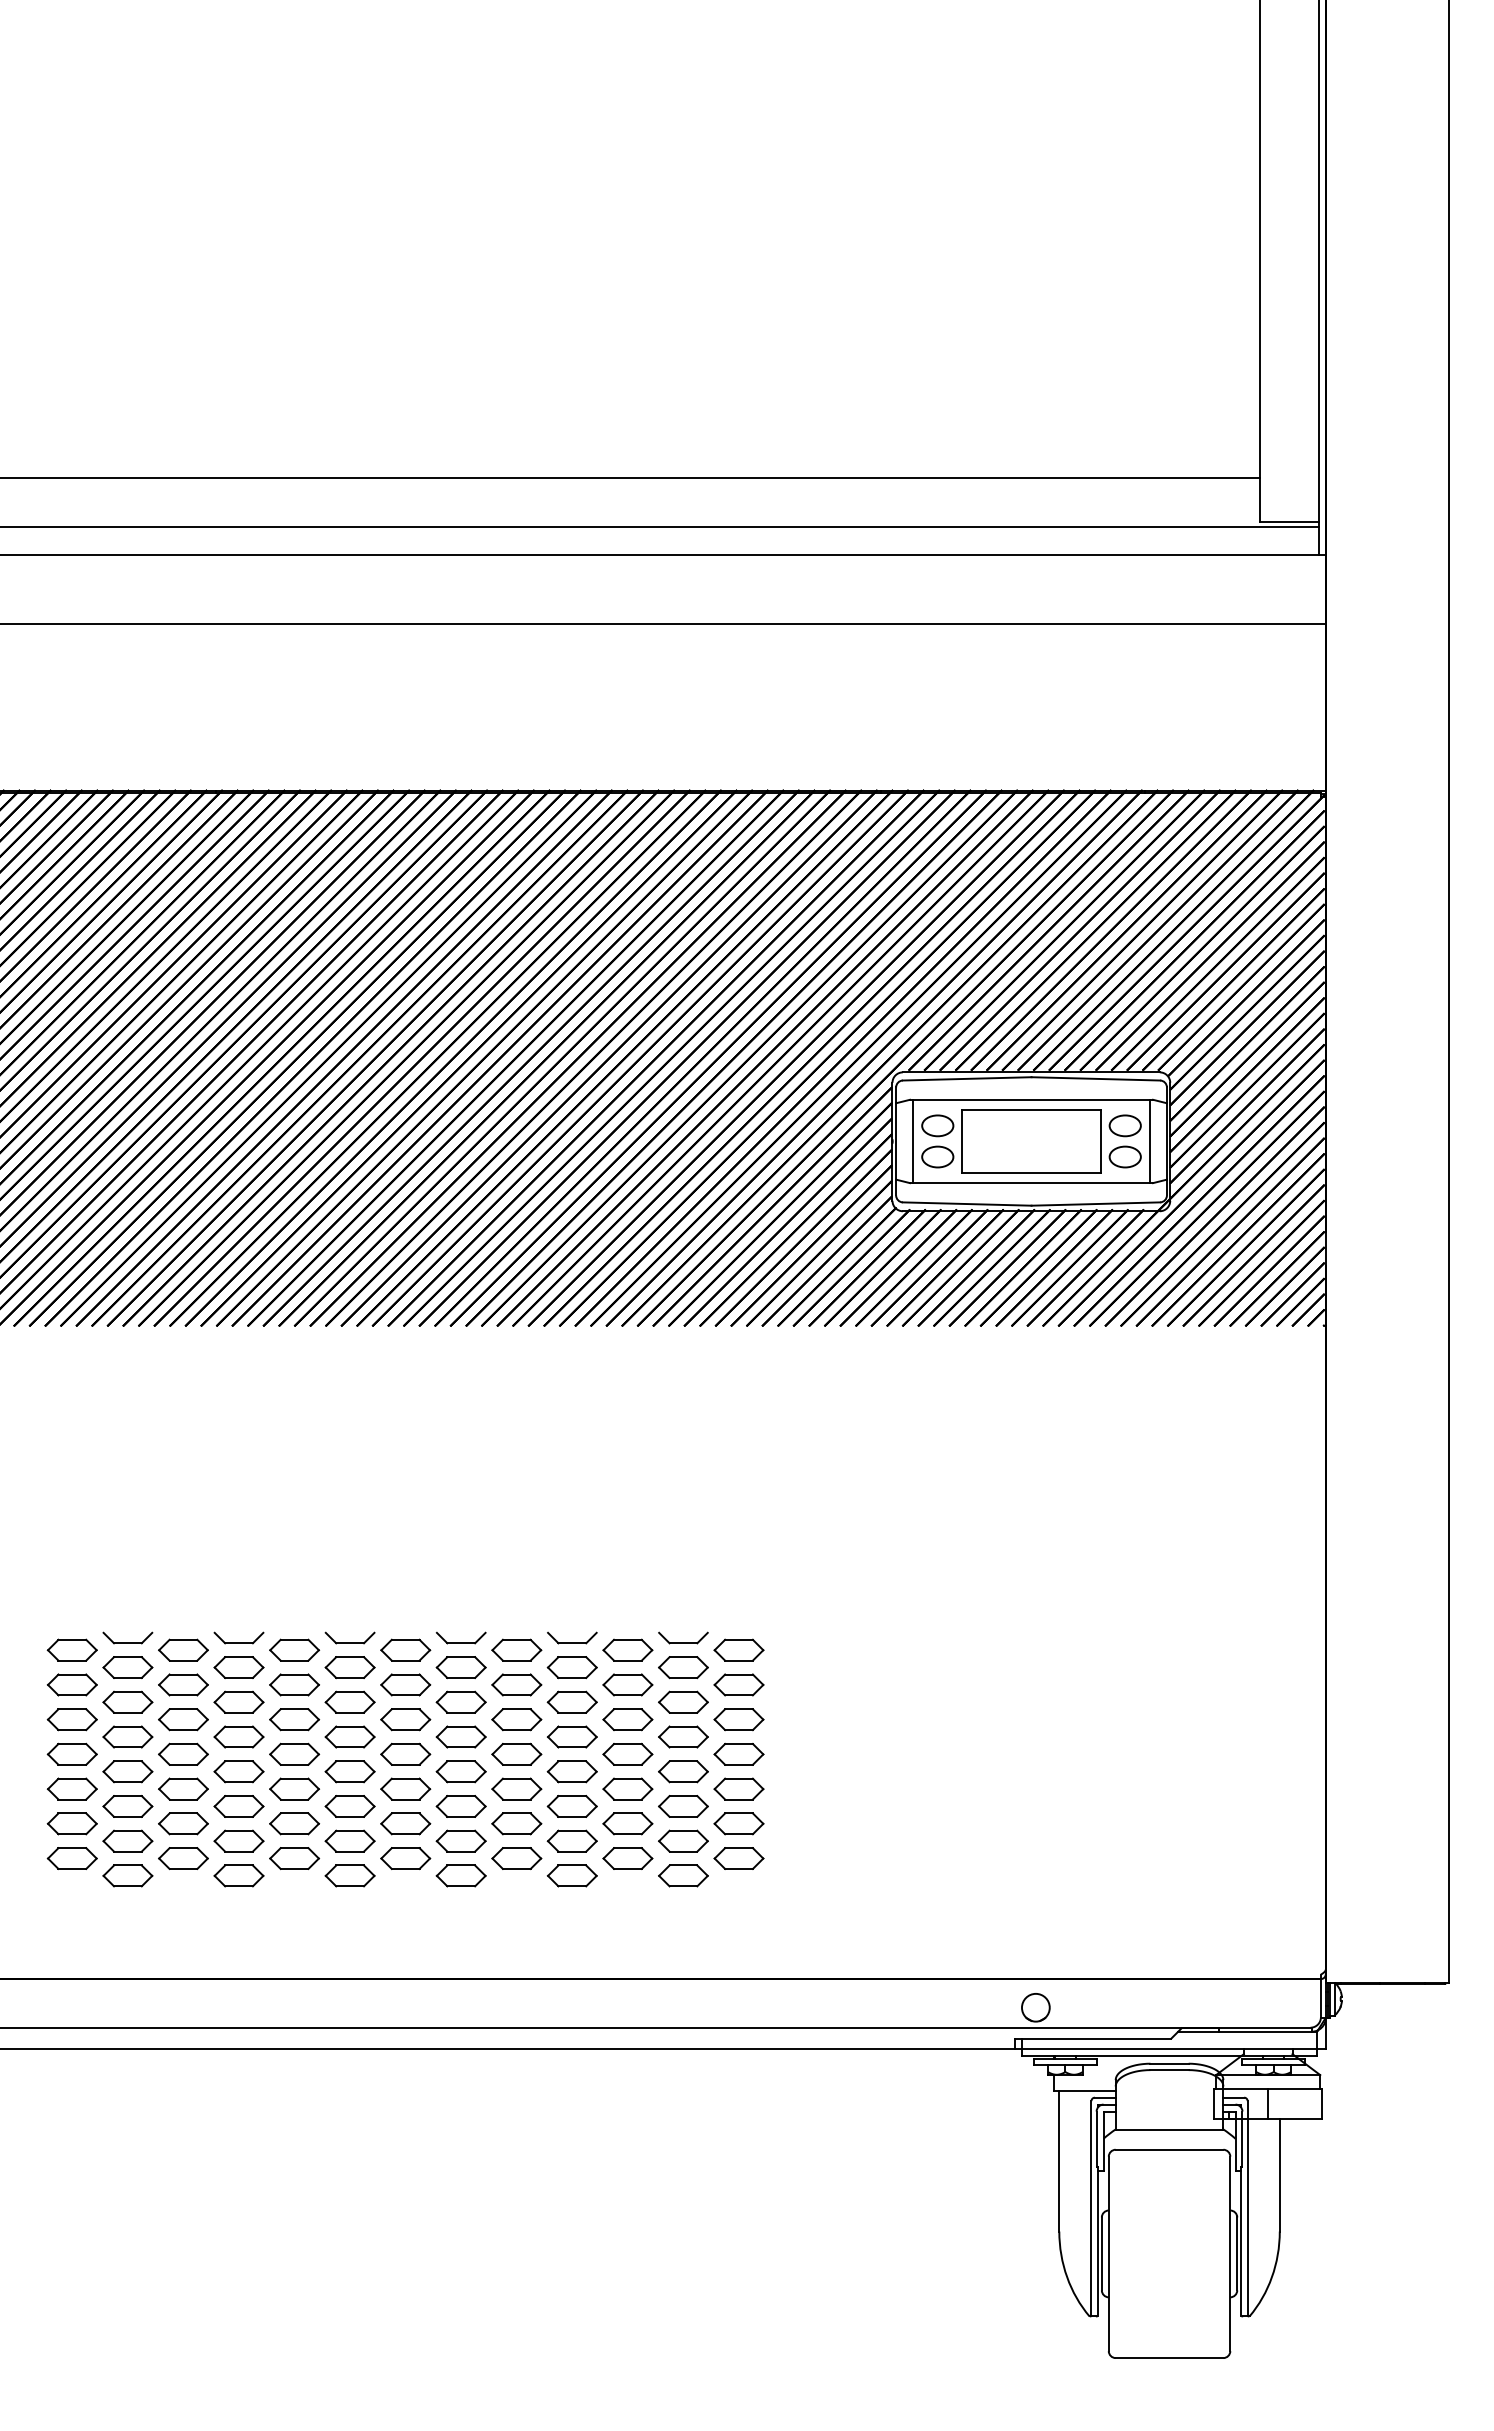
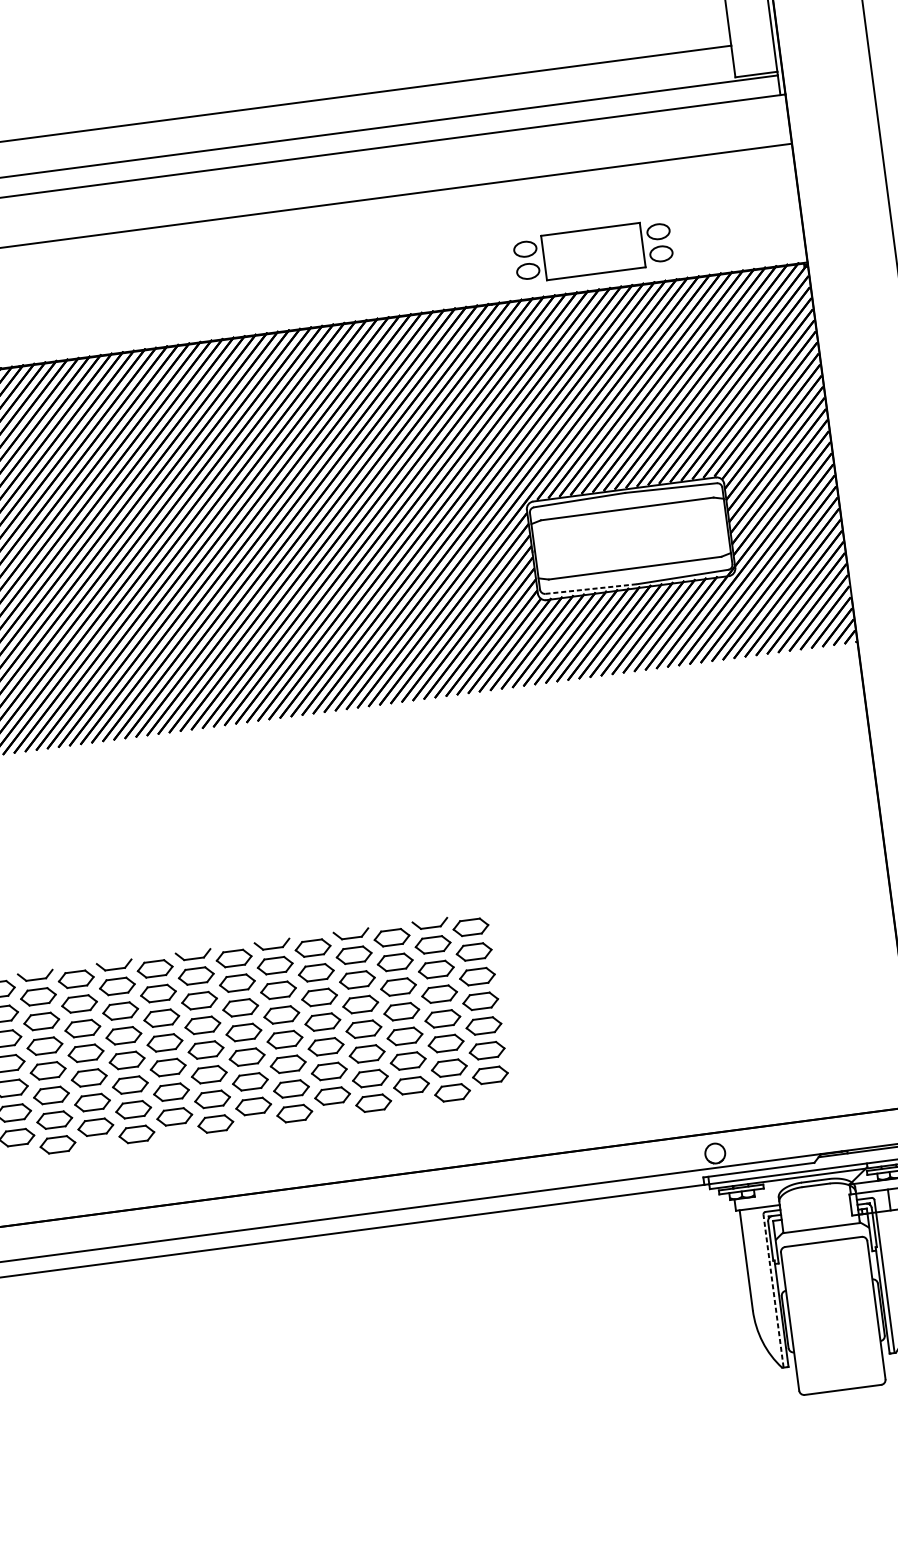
line: (913, 1141) -> (547, 549), removed
part: (1031, 1141) -> (593, 251), moved
line: (1149, 1141) -> (714, 527), removed
line: (967, 1204) -> (591, 589), solid -> dashed
line: (1091, 2208) -> (773, 1290), solid -> dashed

